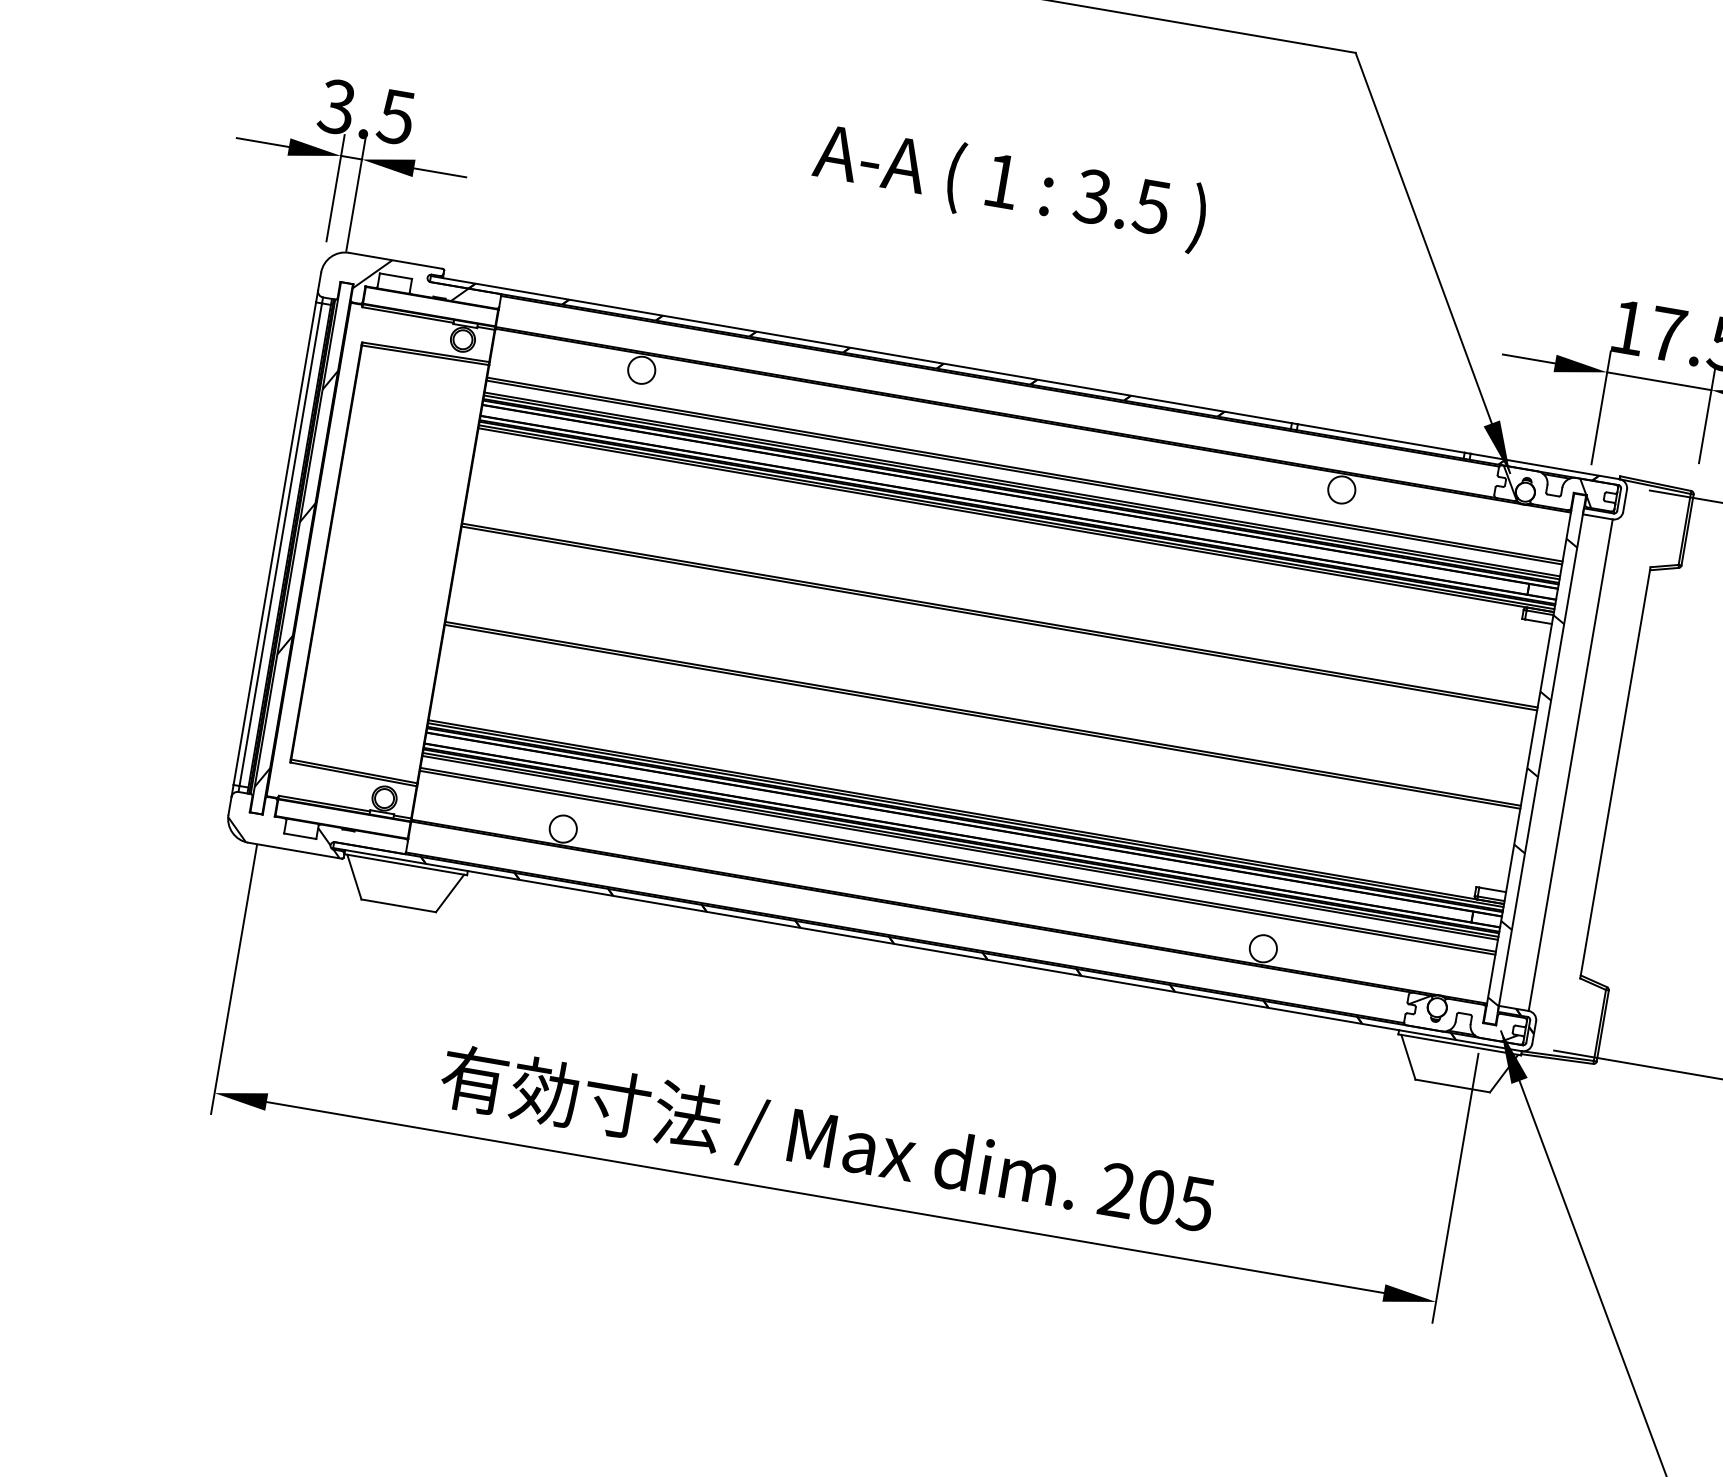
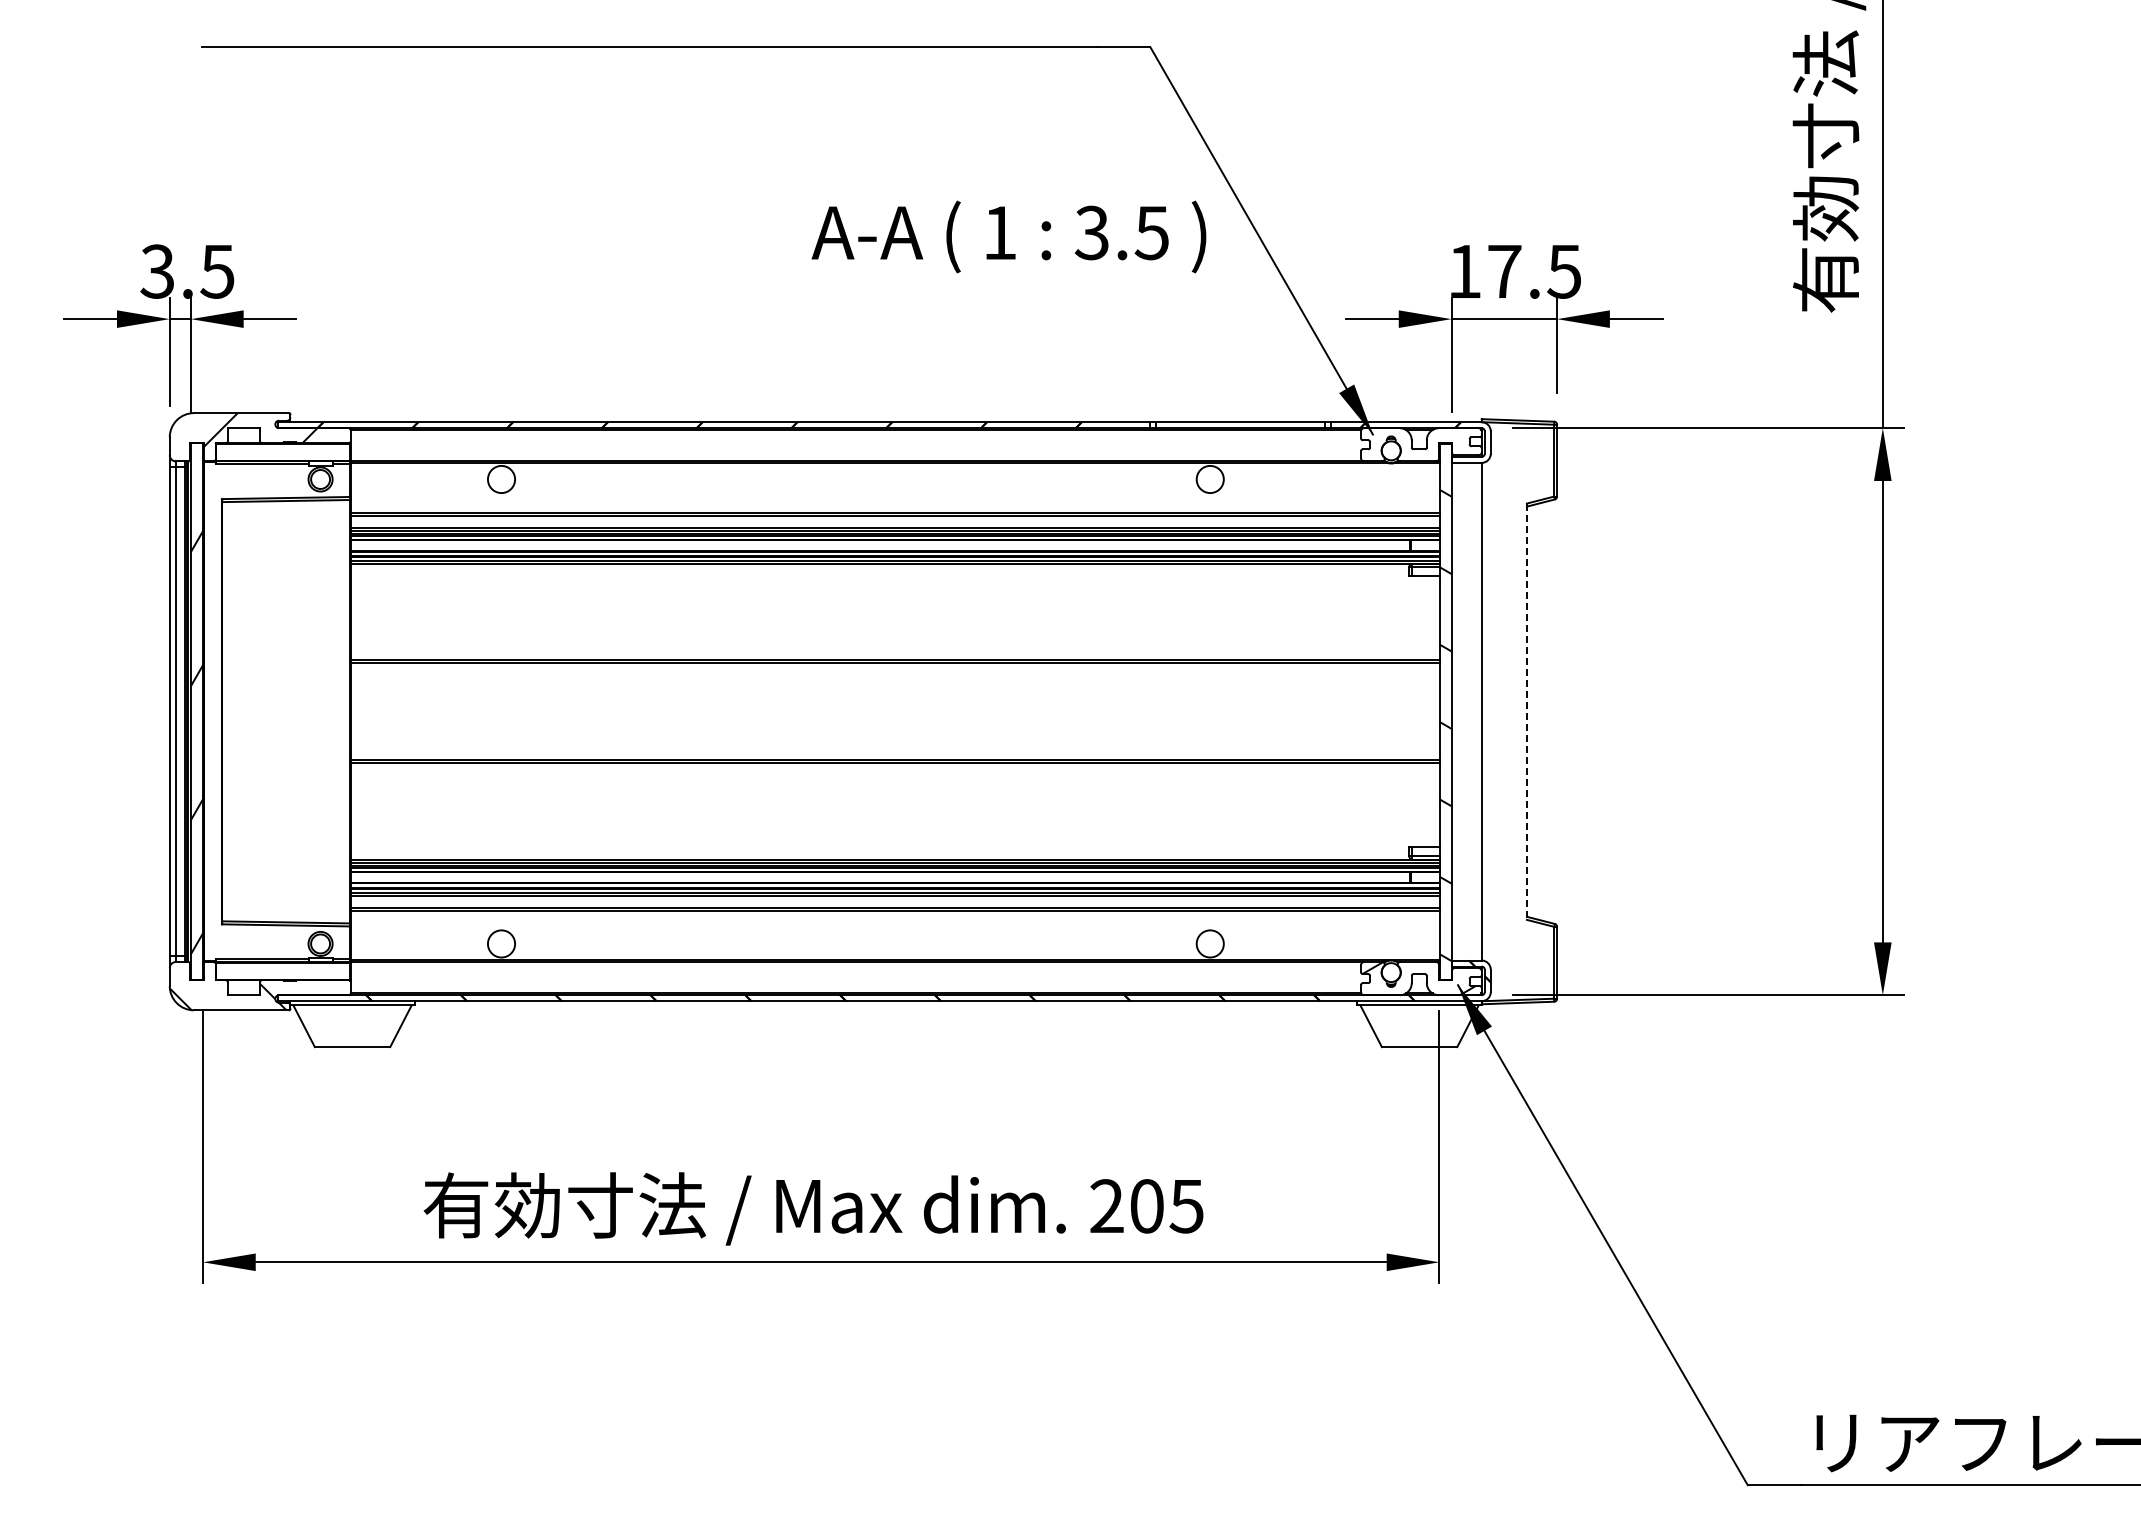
text: (1009, 186) -> (1008, 236), moved
hatch: (1546, 489) -> (1411, 444), removed
line: (1614, 773) -> (1526, 712), solid -> dashed

